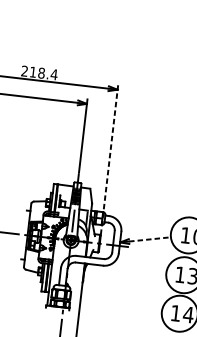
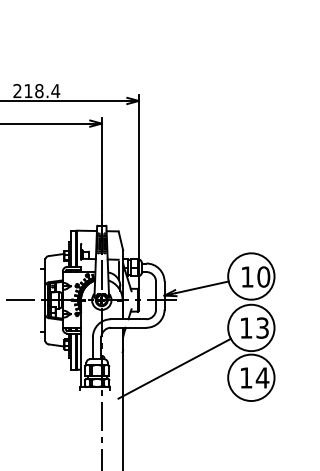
line: (109, 159) -> (138, 191), dashed -> solid
line: (150, 239) -> (202, 287), dashed -> solid
line: (121, 299) -> (174, 368), added

